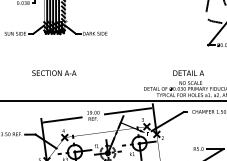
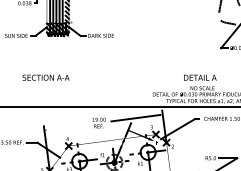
text: (54, 72) -> (46, 77), moved
line: (62, 119) -> (66, 126), removed

